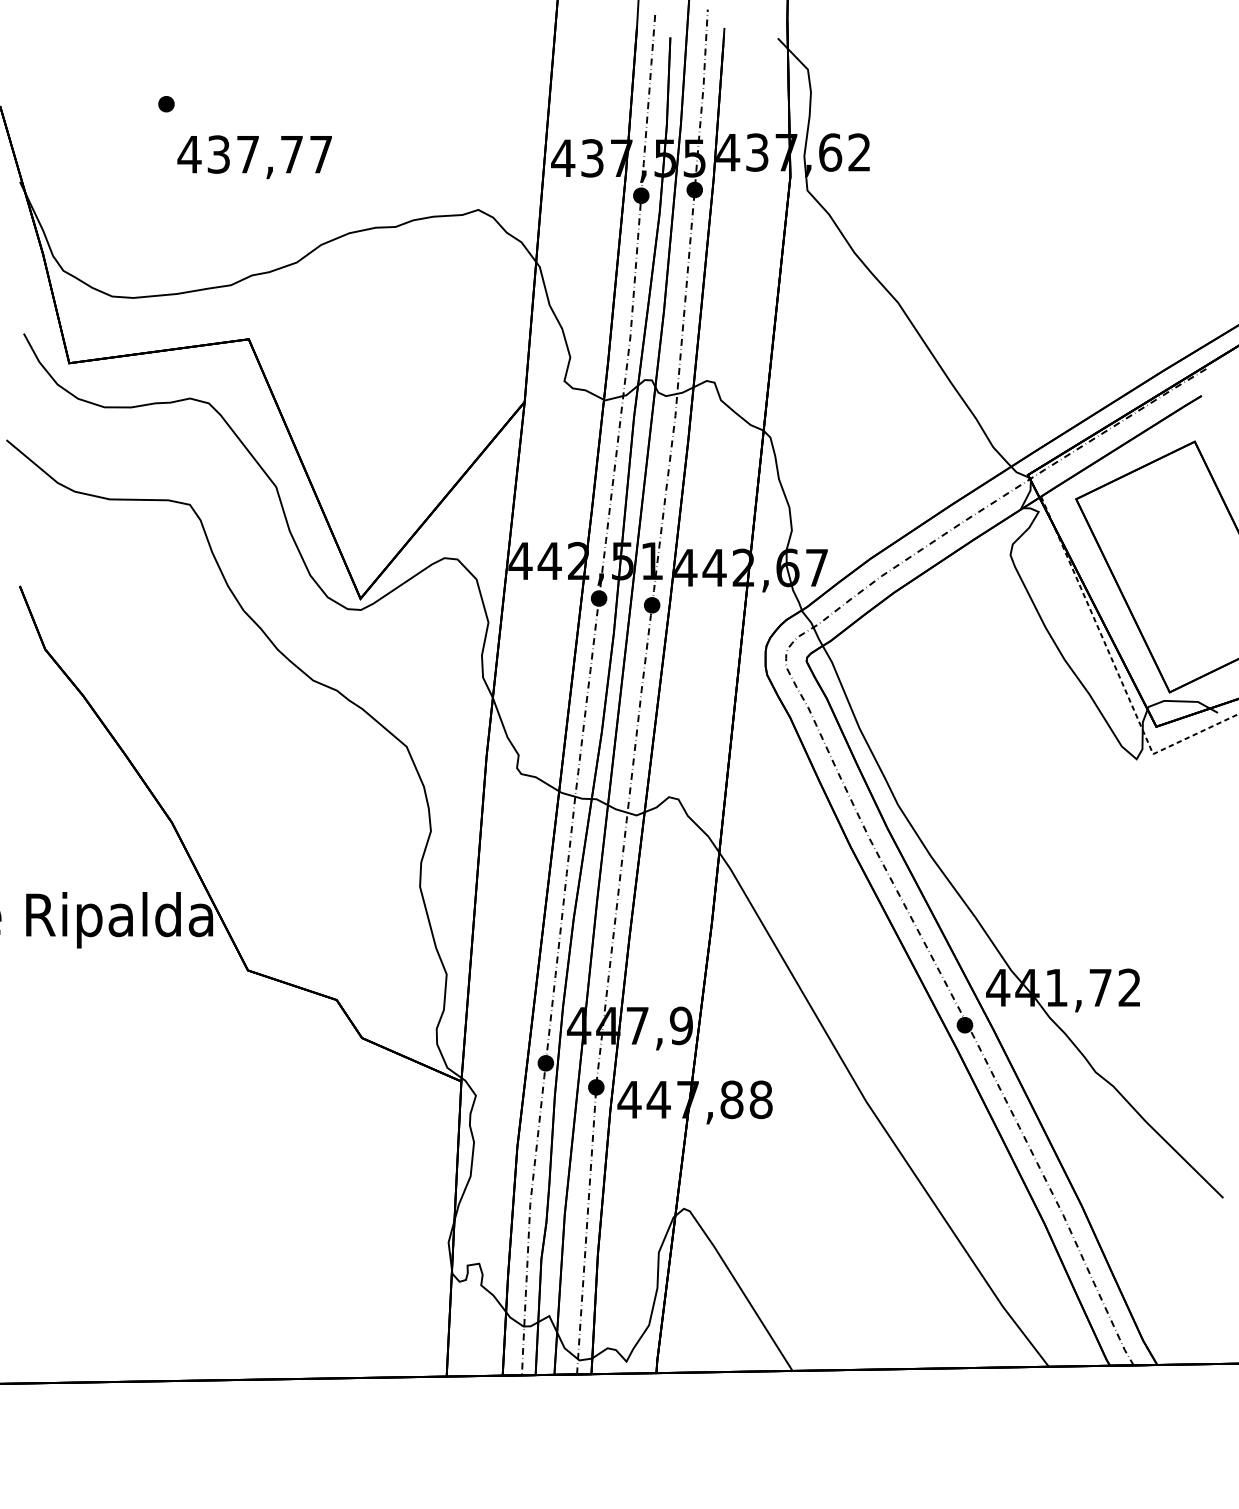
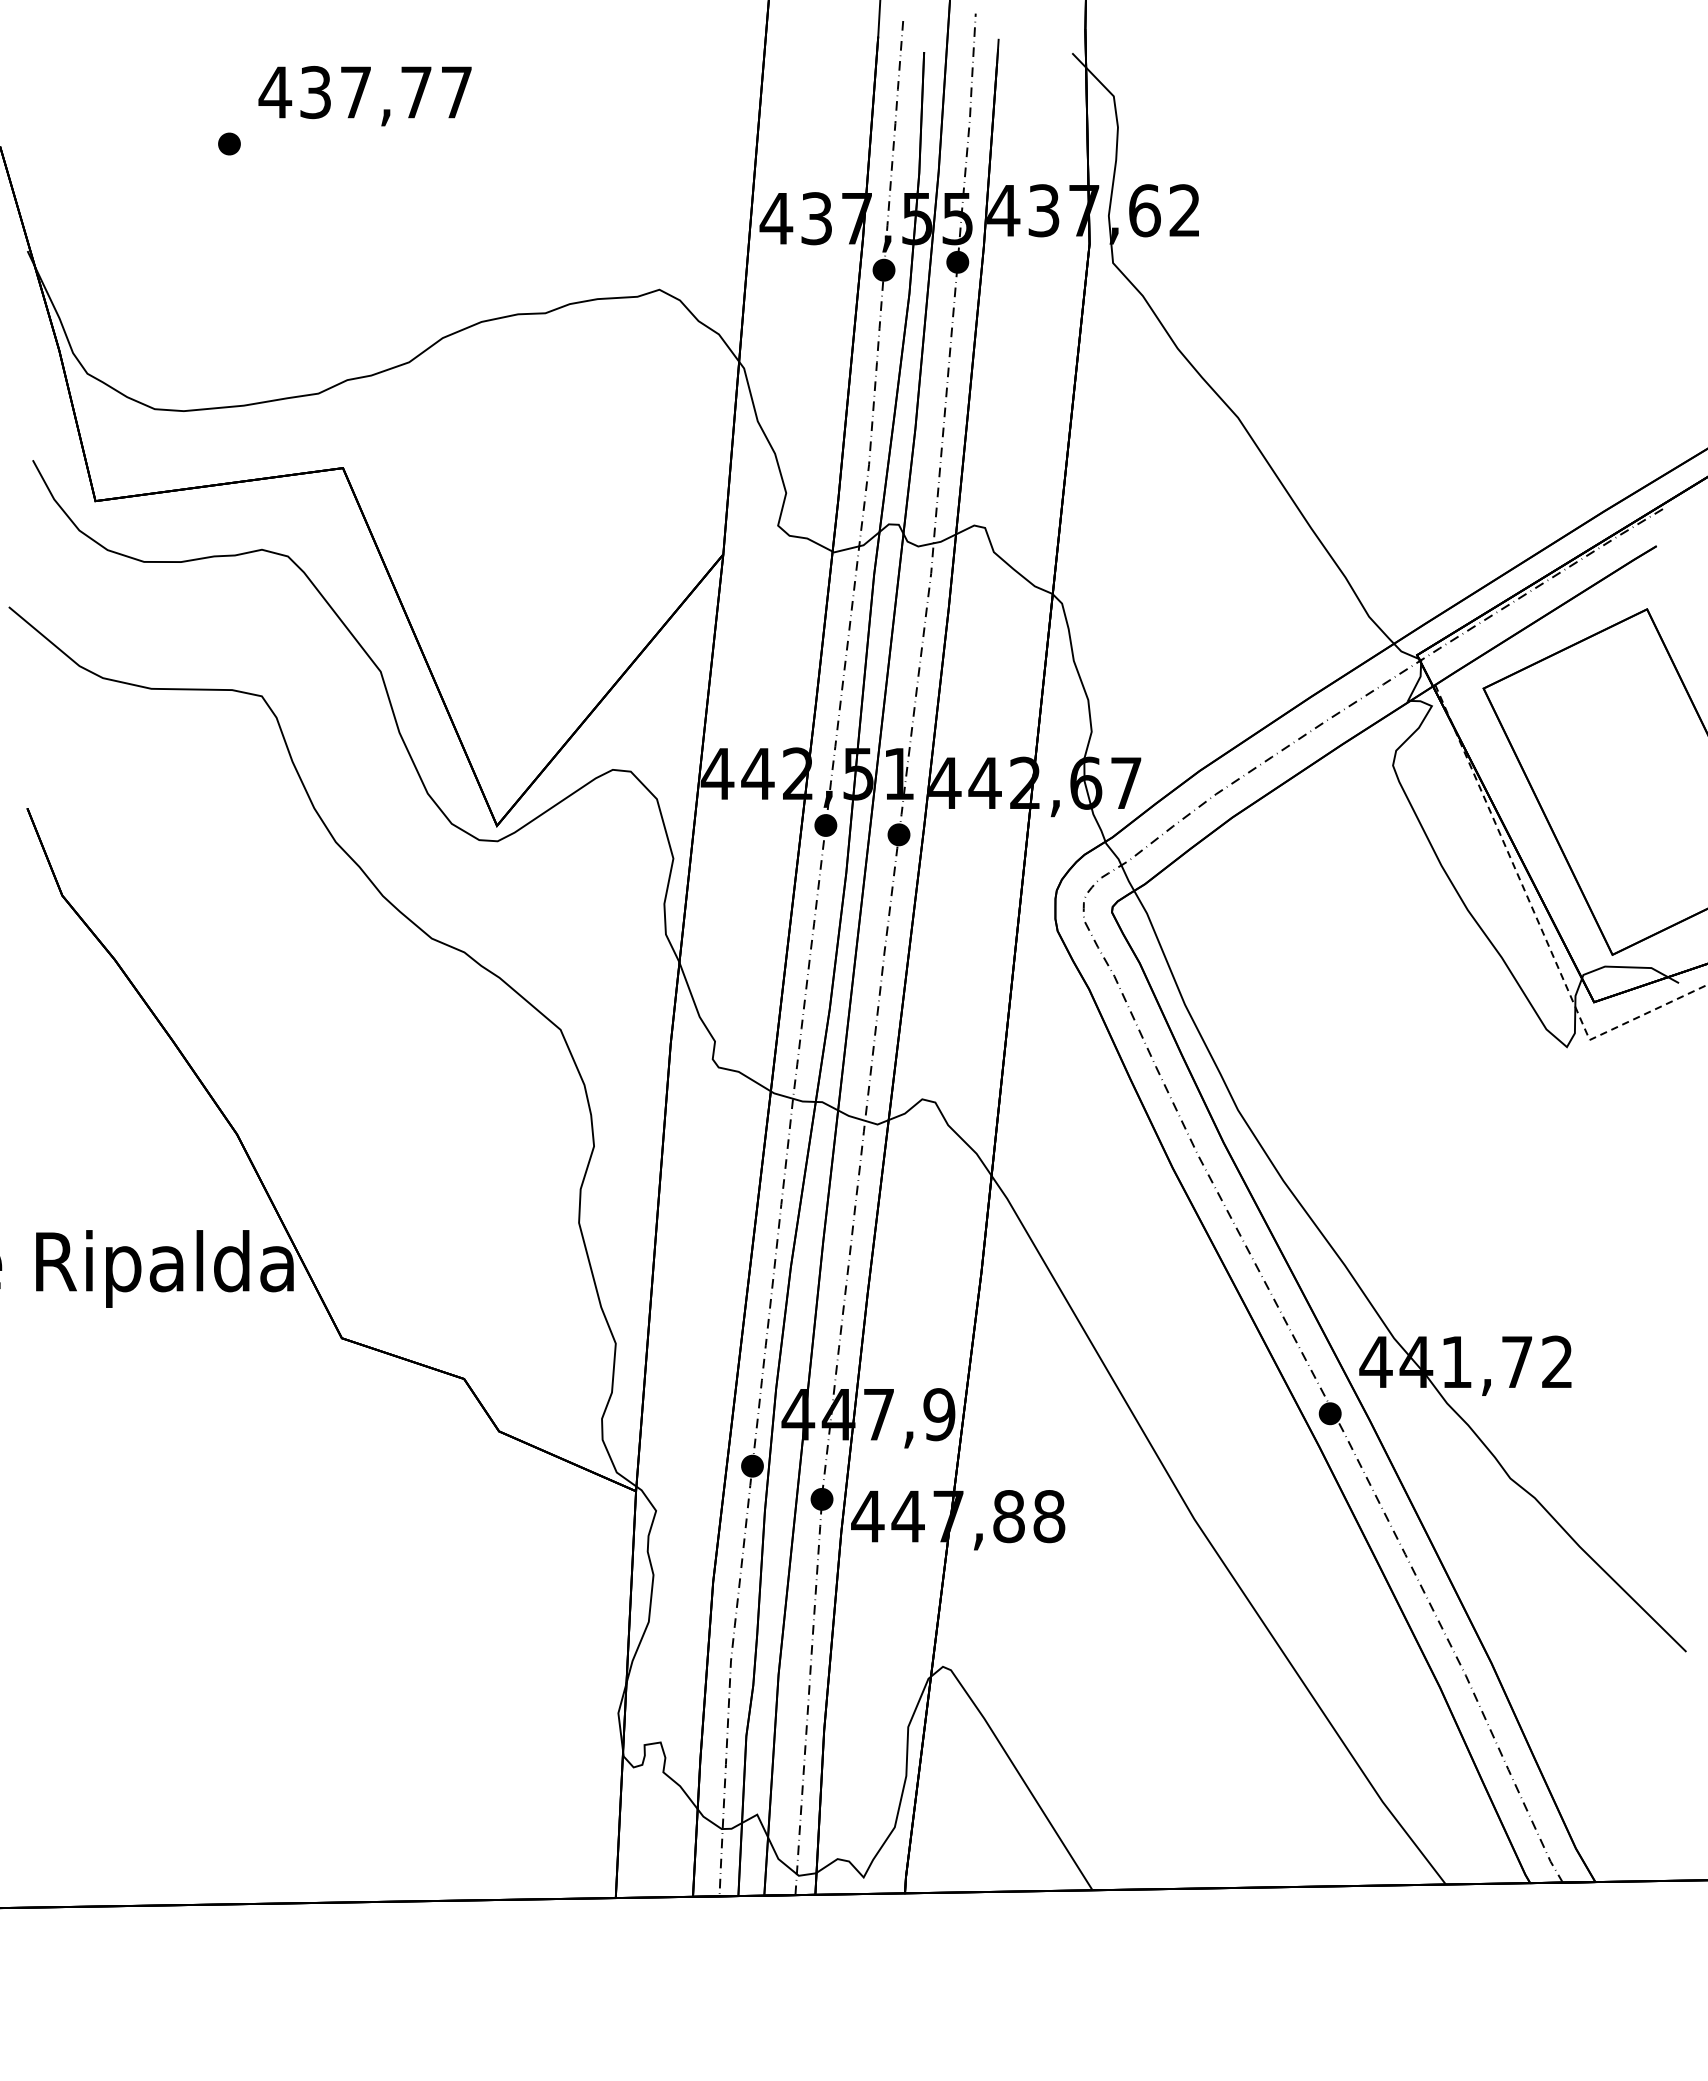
text: (254, 157) -> (364, 96), moved

